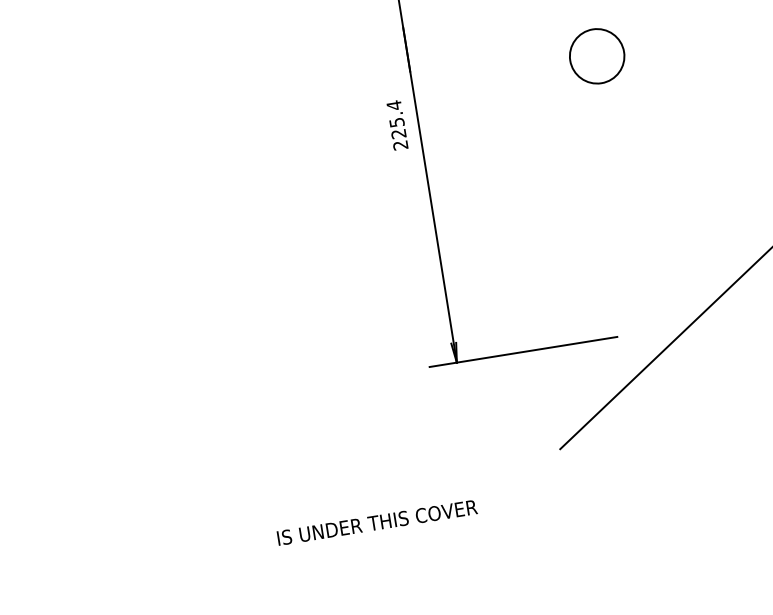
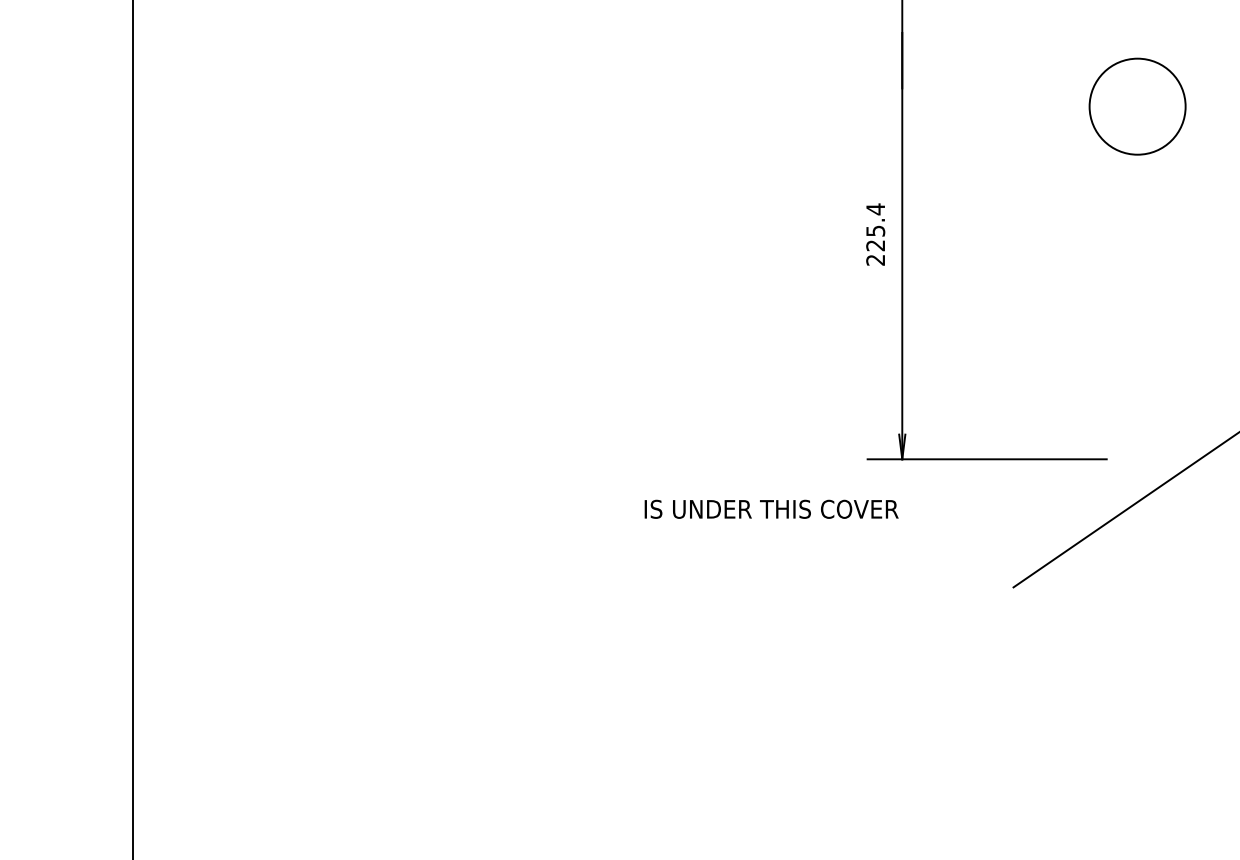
circle: (597, 56) -> (1137, 106), size x1.4
text: (397, 125) -> (875, 234), moved
text: (377, 522) -> (771, 508), moved

